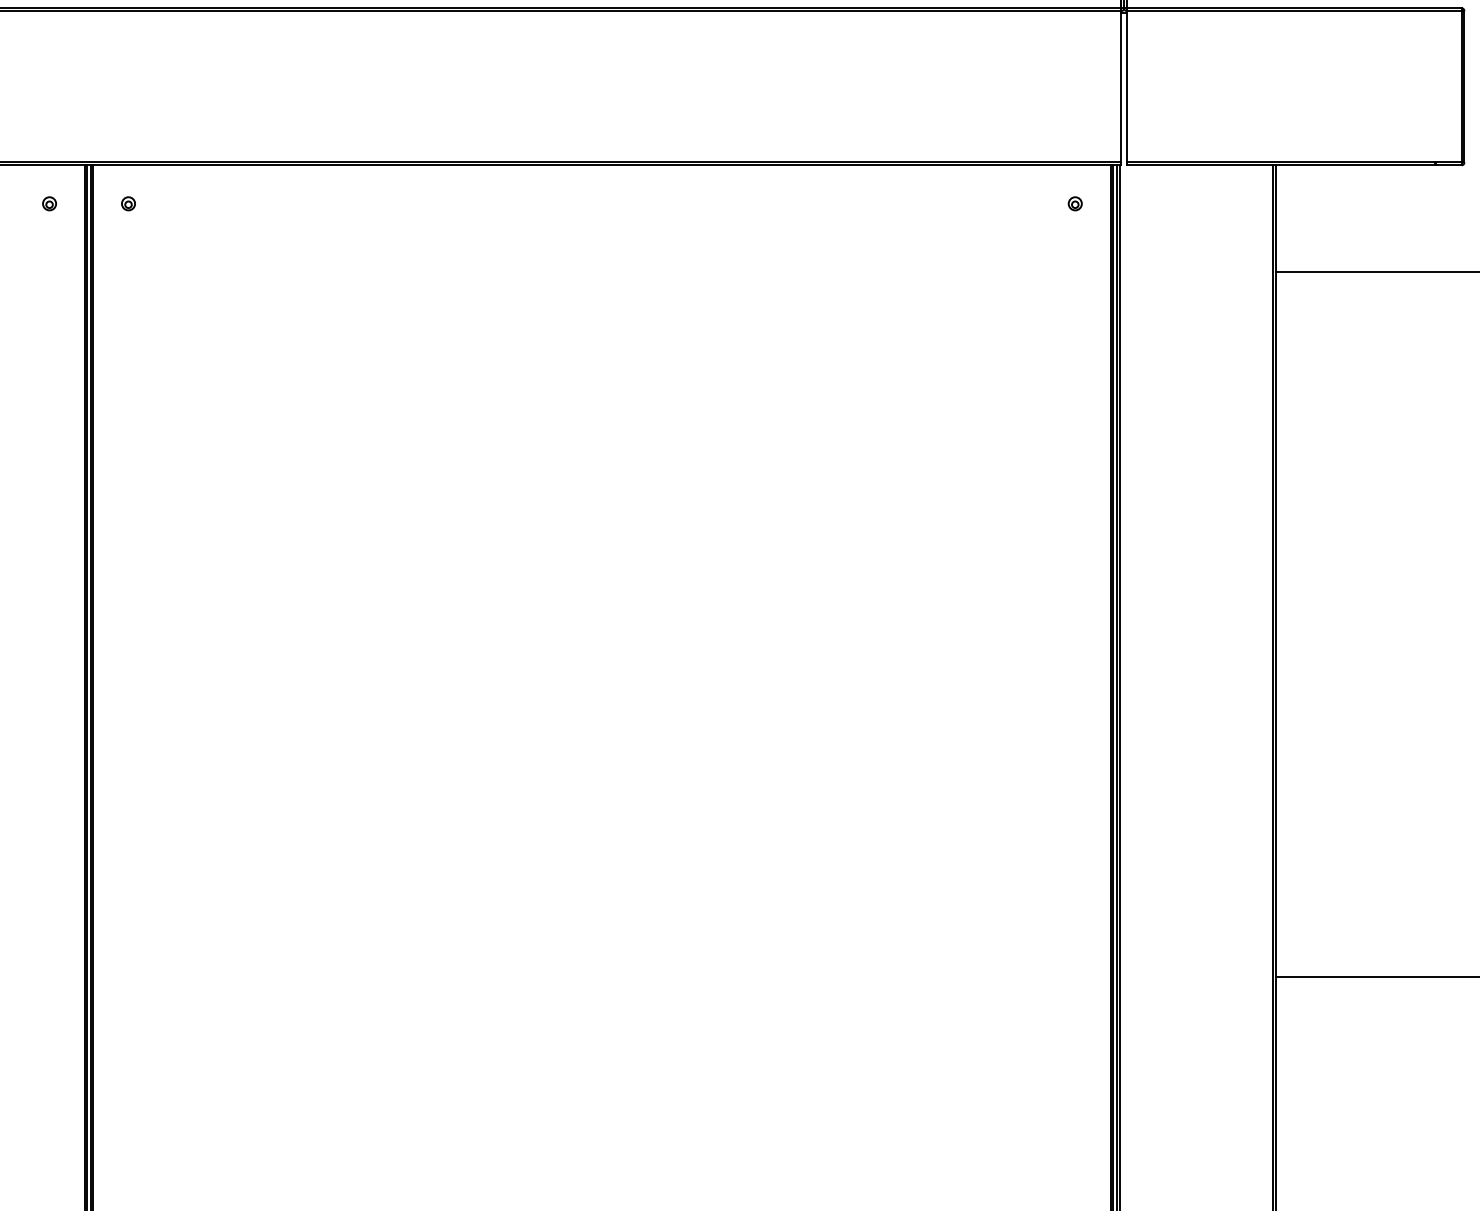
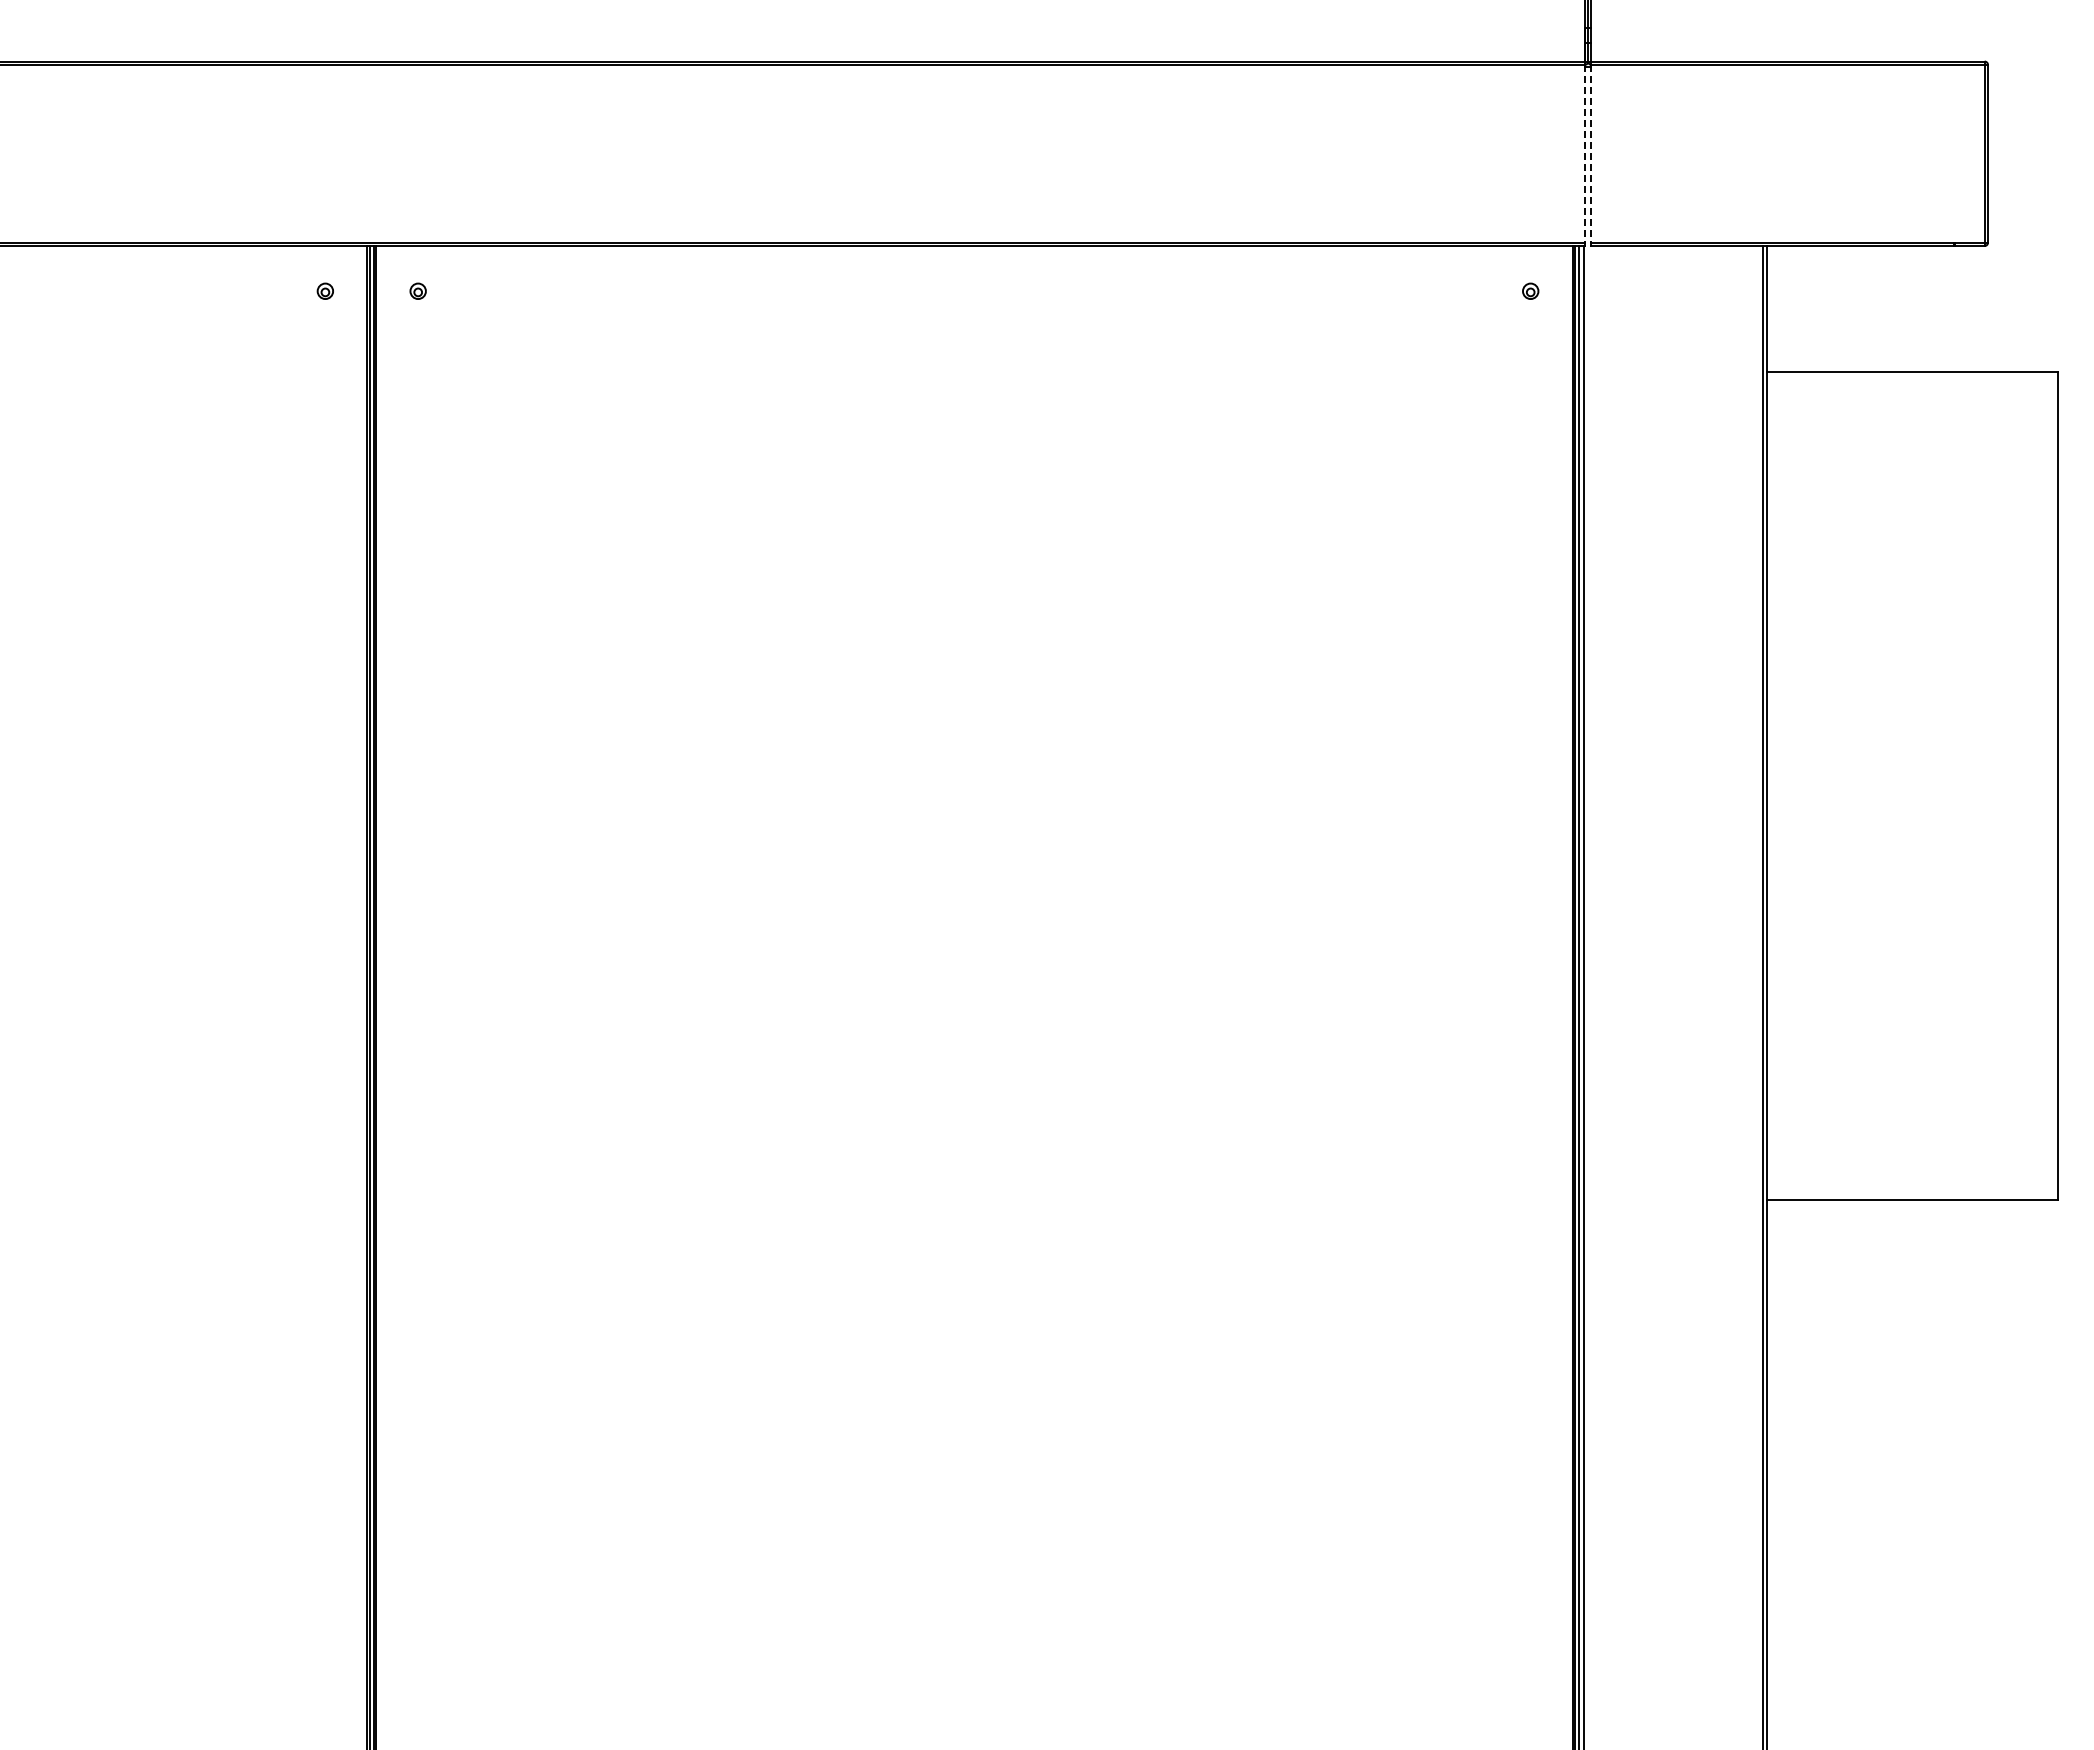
line: (1121, 86) -> (1584, 153), solid -> dashed
line: (1127, 86) -> (1591, 153), solid -> dashed

